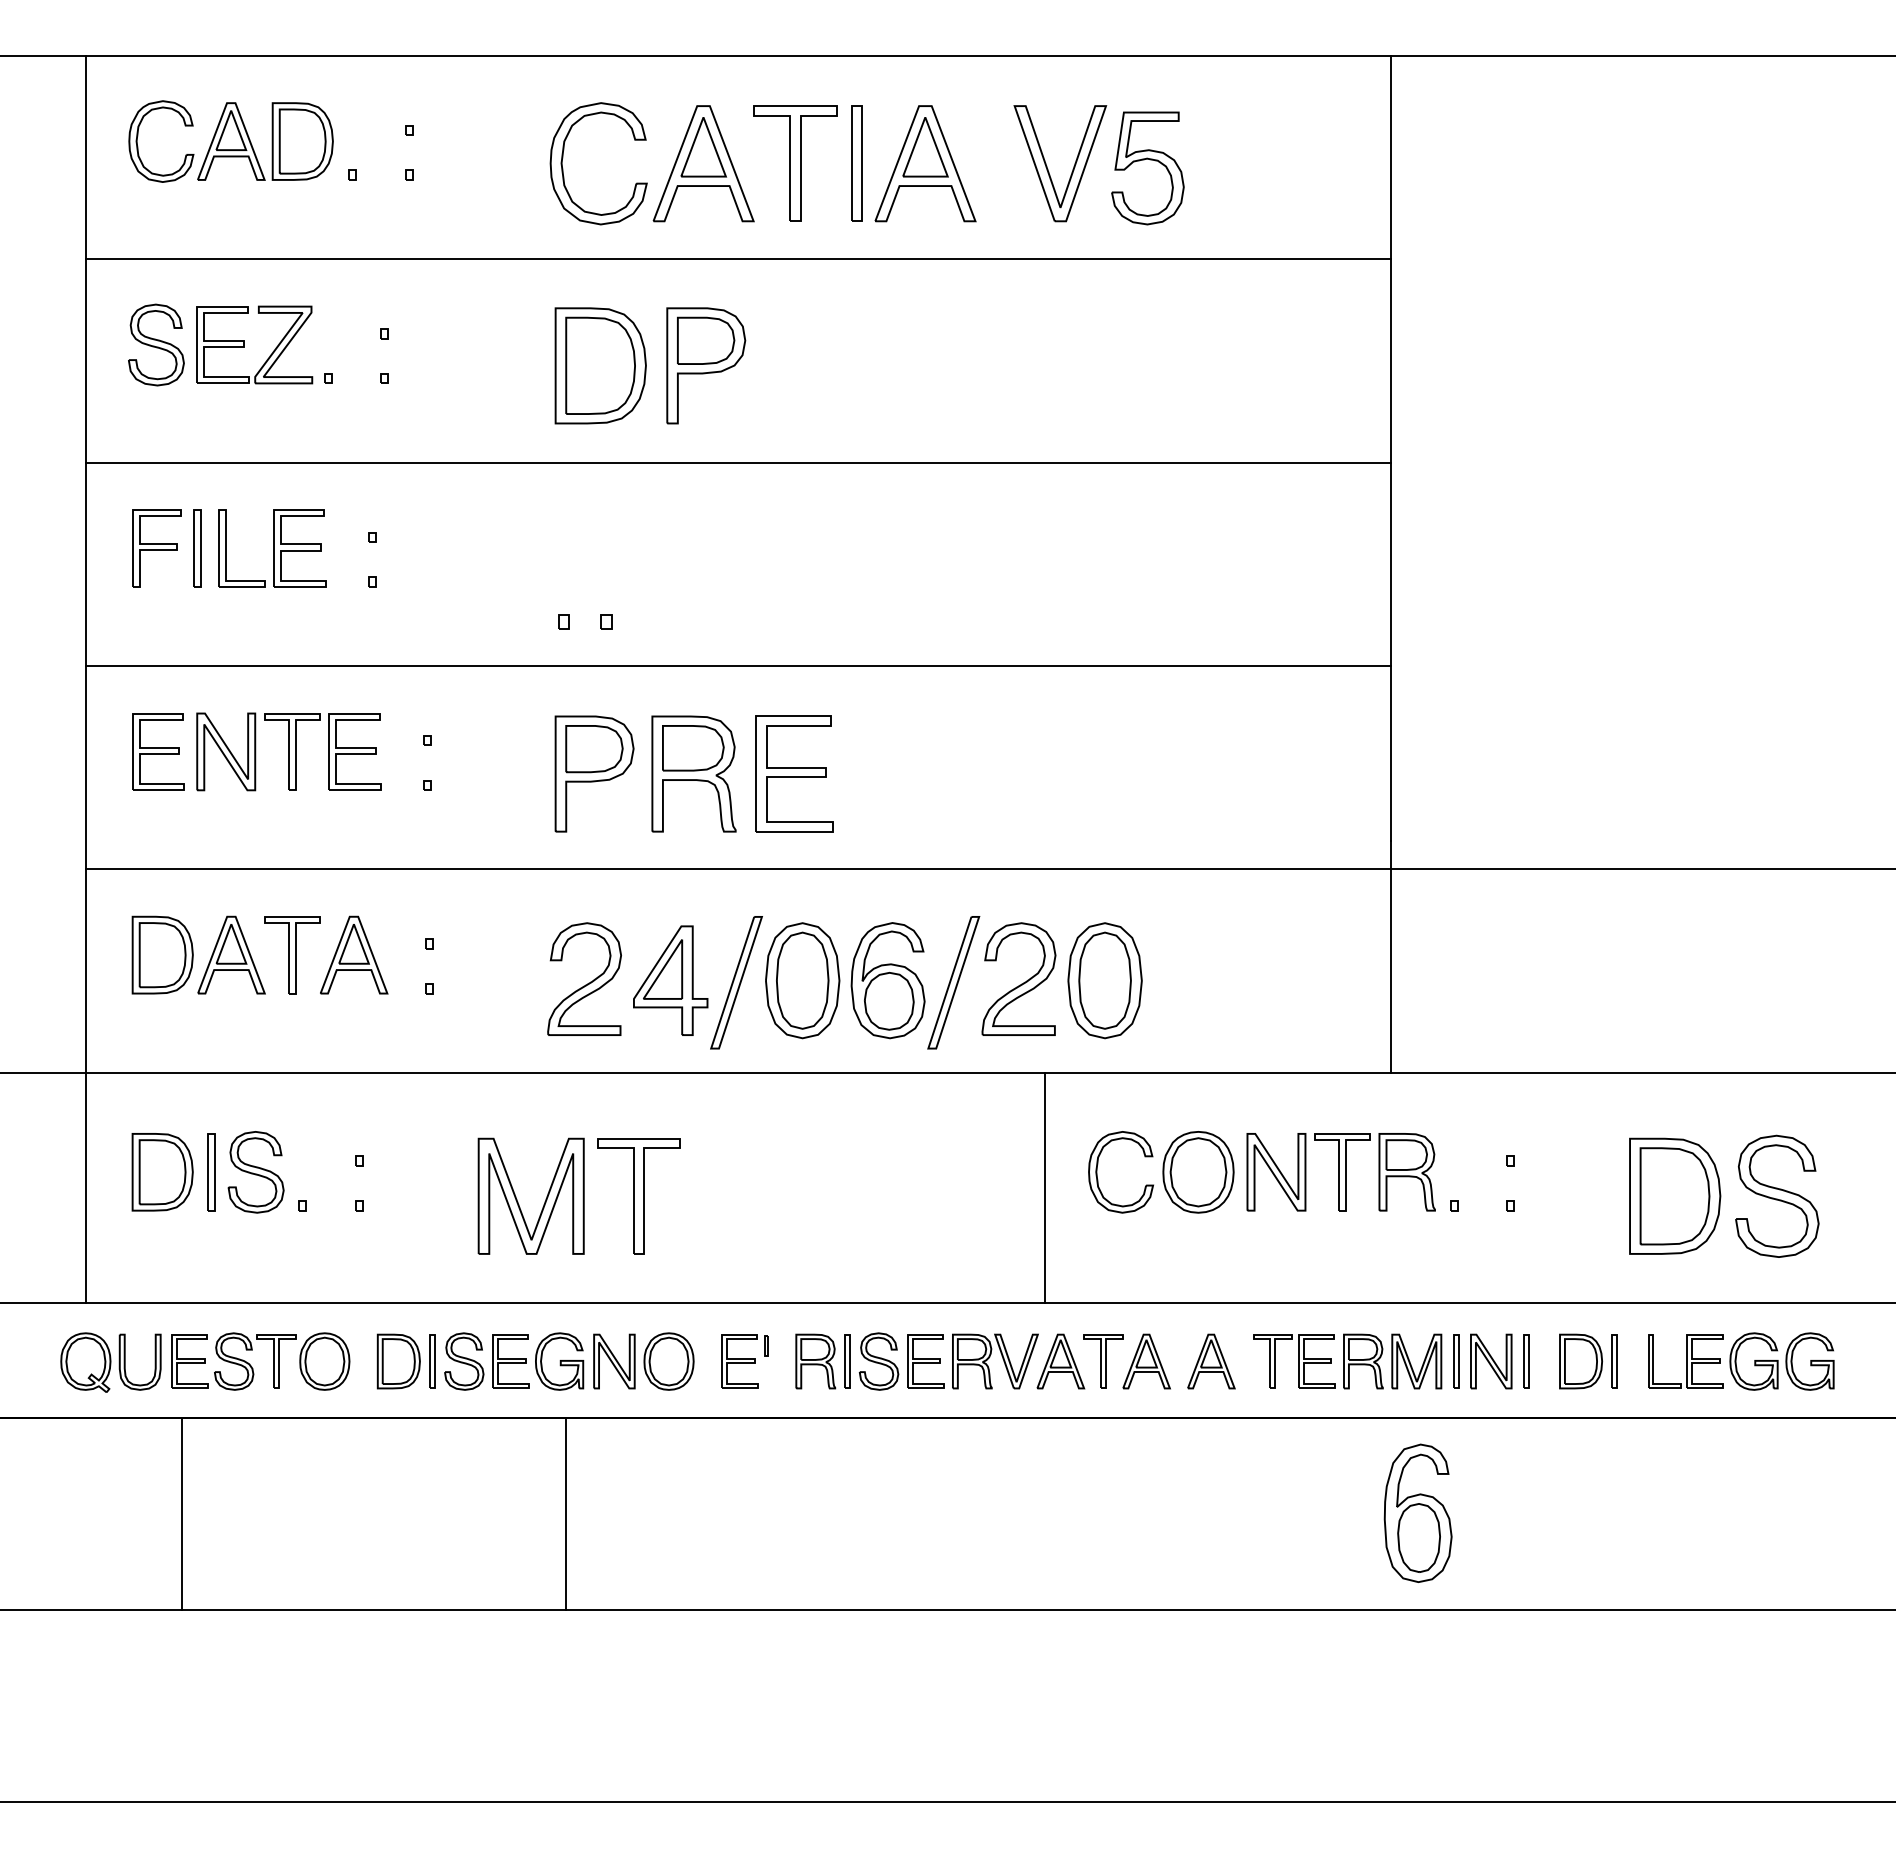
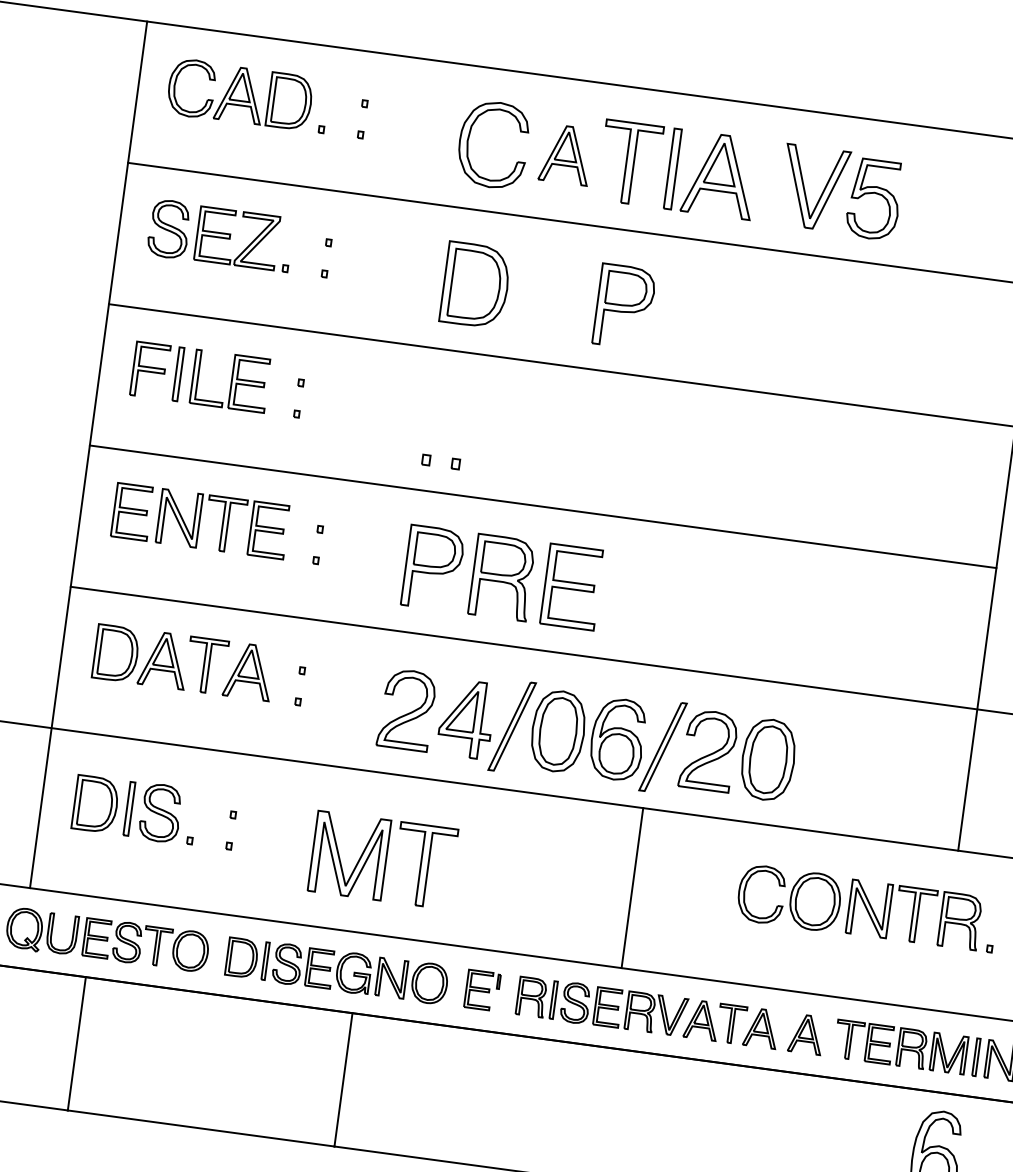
part: (703, 163) -> (566, 154), size x0.7
part: (706, 365) -> (624, 306), moved
line: (1045, 1187) -> (632, 887), moved

